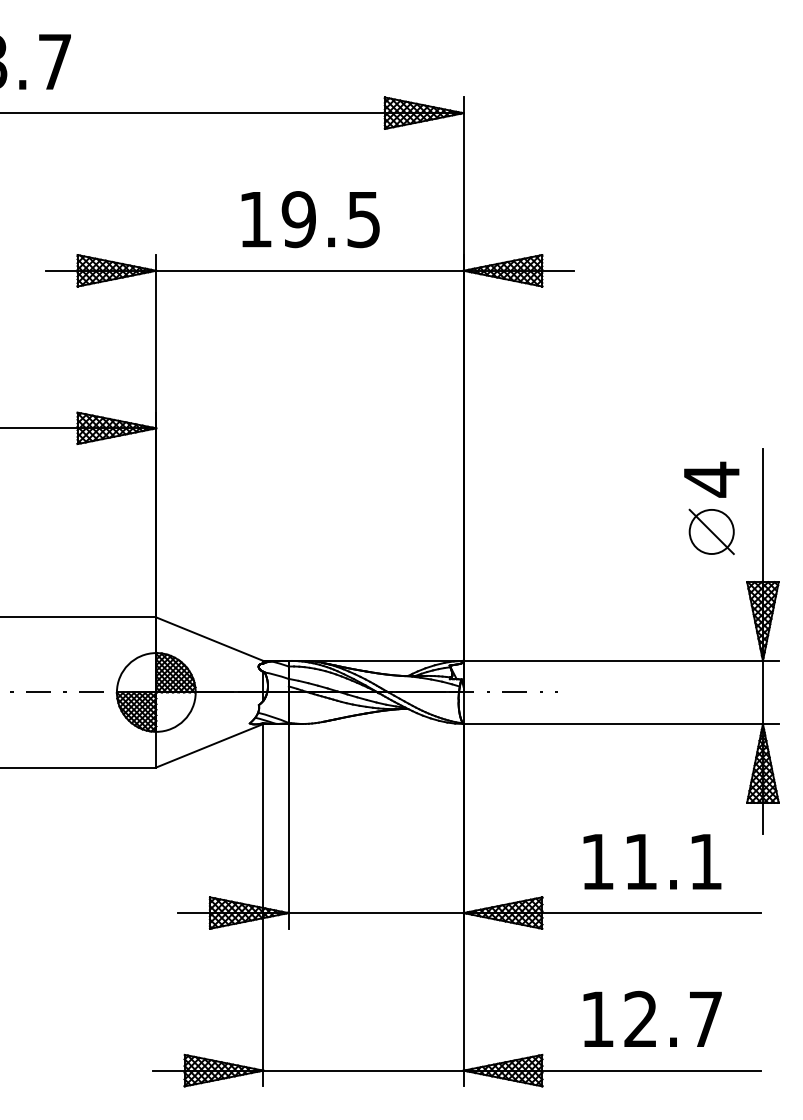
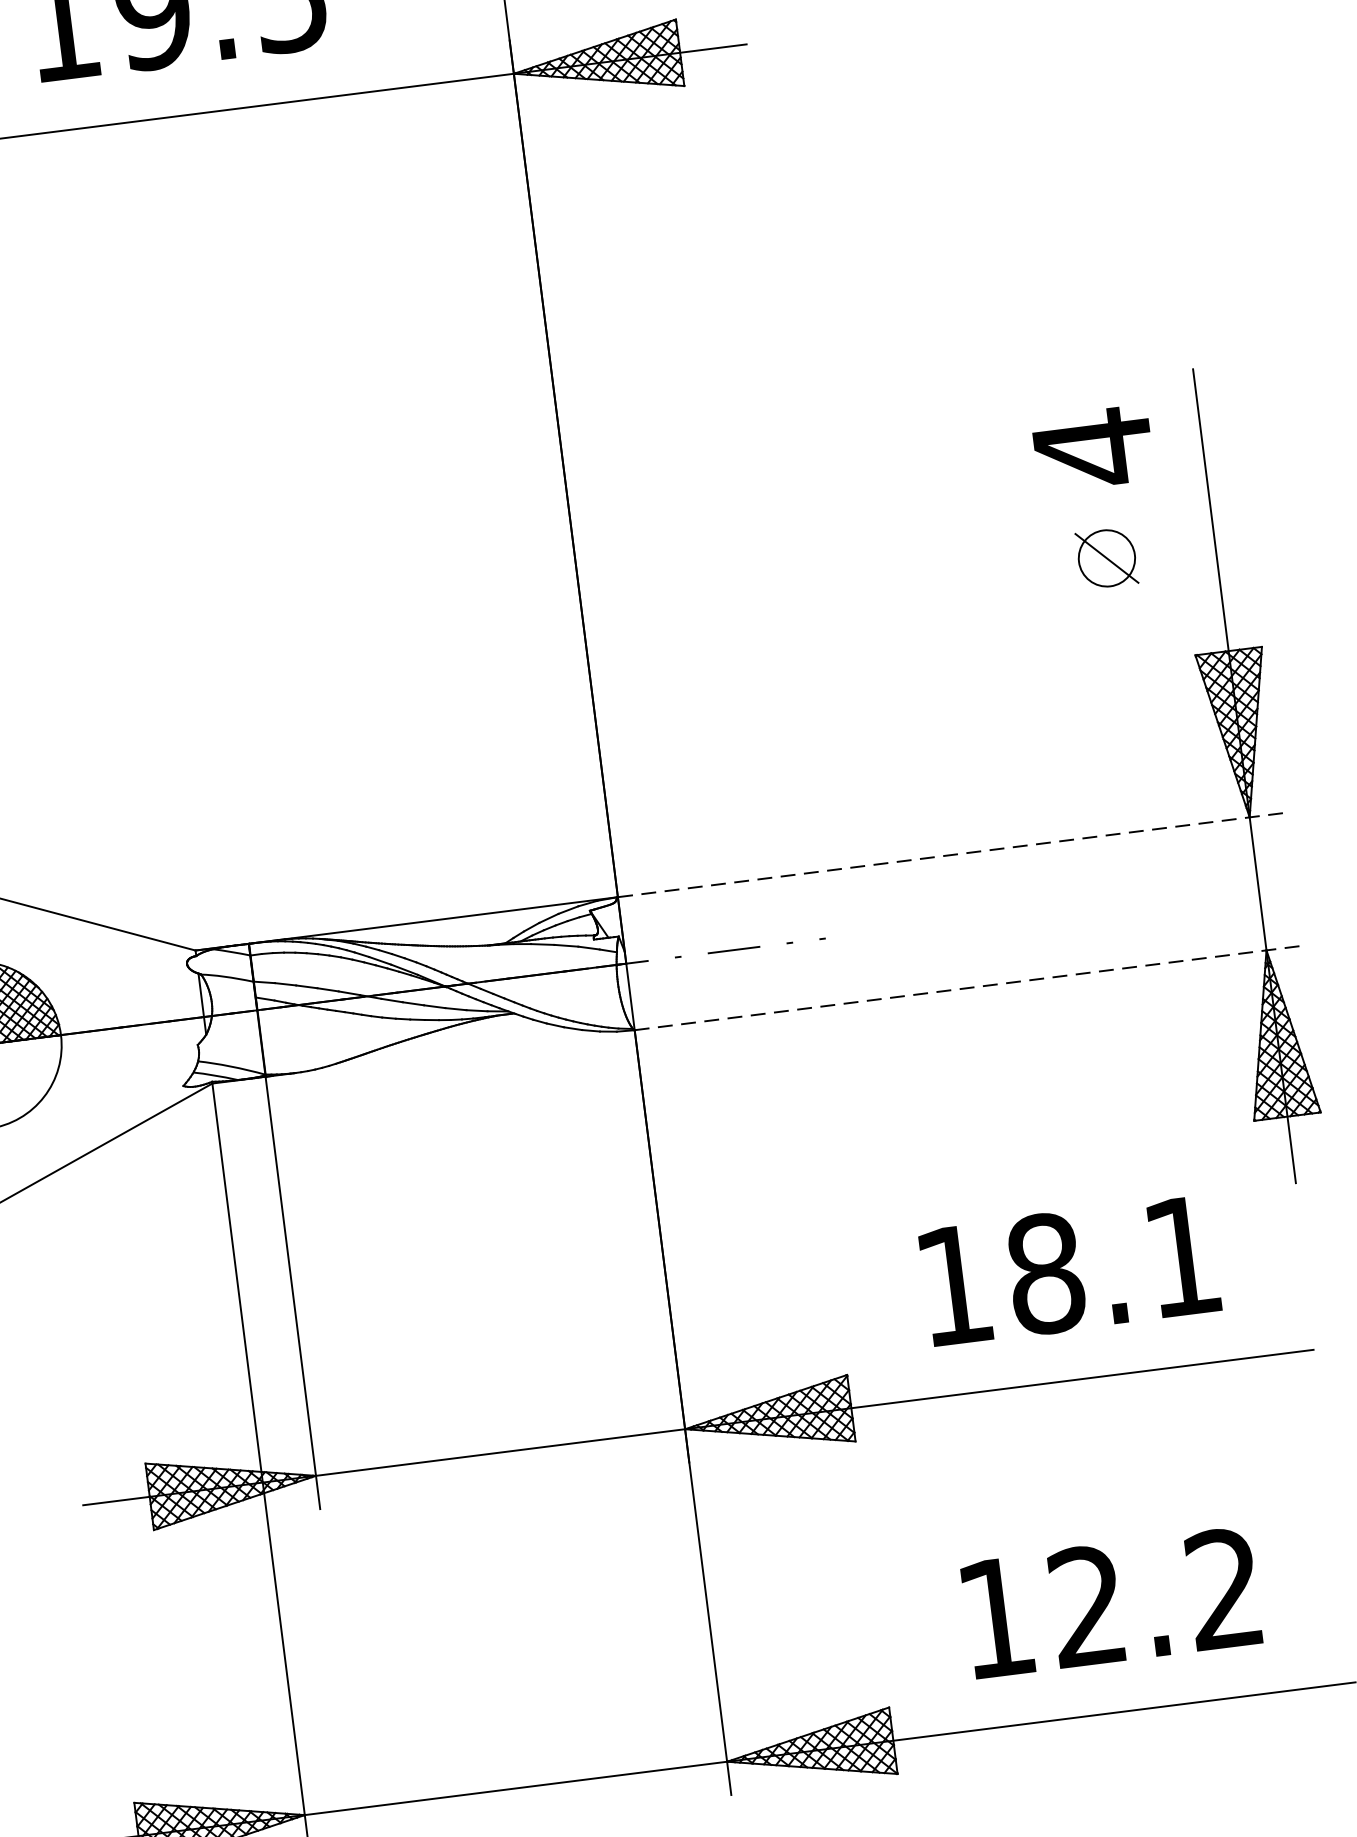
part: (711, 531) -> (1106, 557), size x0.6
line: (621, 660) -> (951, 854), solid -> dashed
line: (621, 723) -> (967, 987), solid -> dashed
text: (640, 861) -> (1044, 1273), 11.1 -> 18.1
text: (705, 1018) -> (1223, 1587), 12.7 -> 12.2

